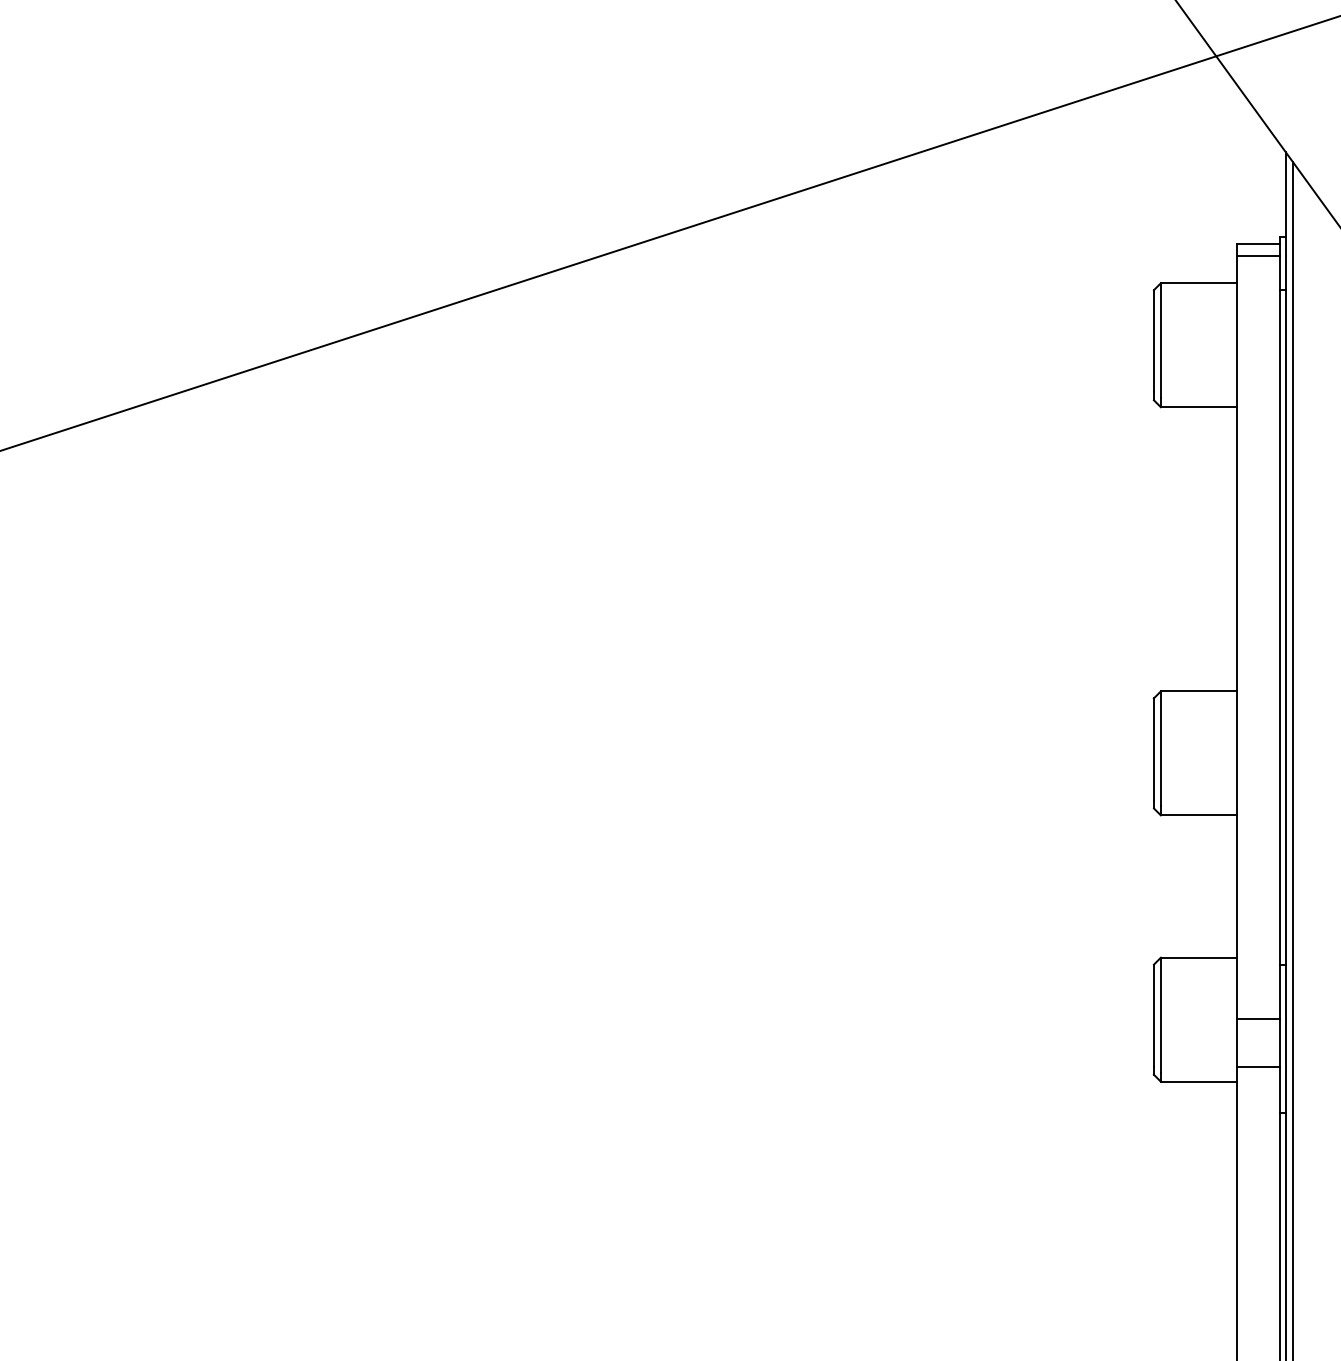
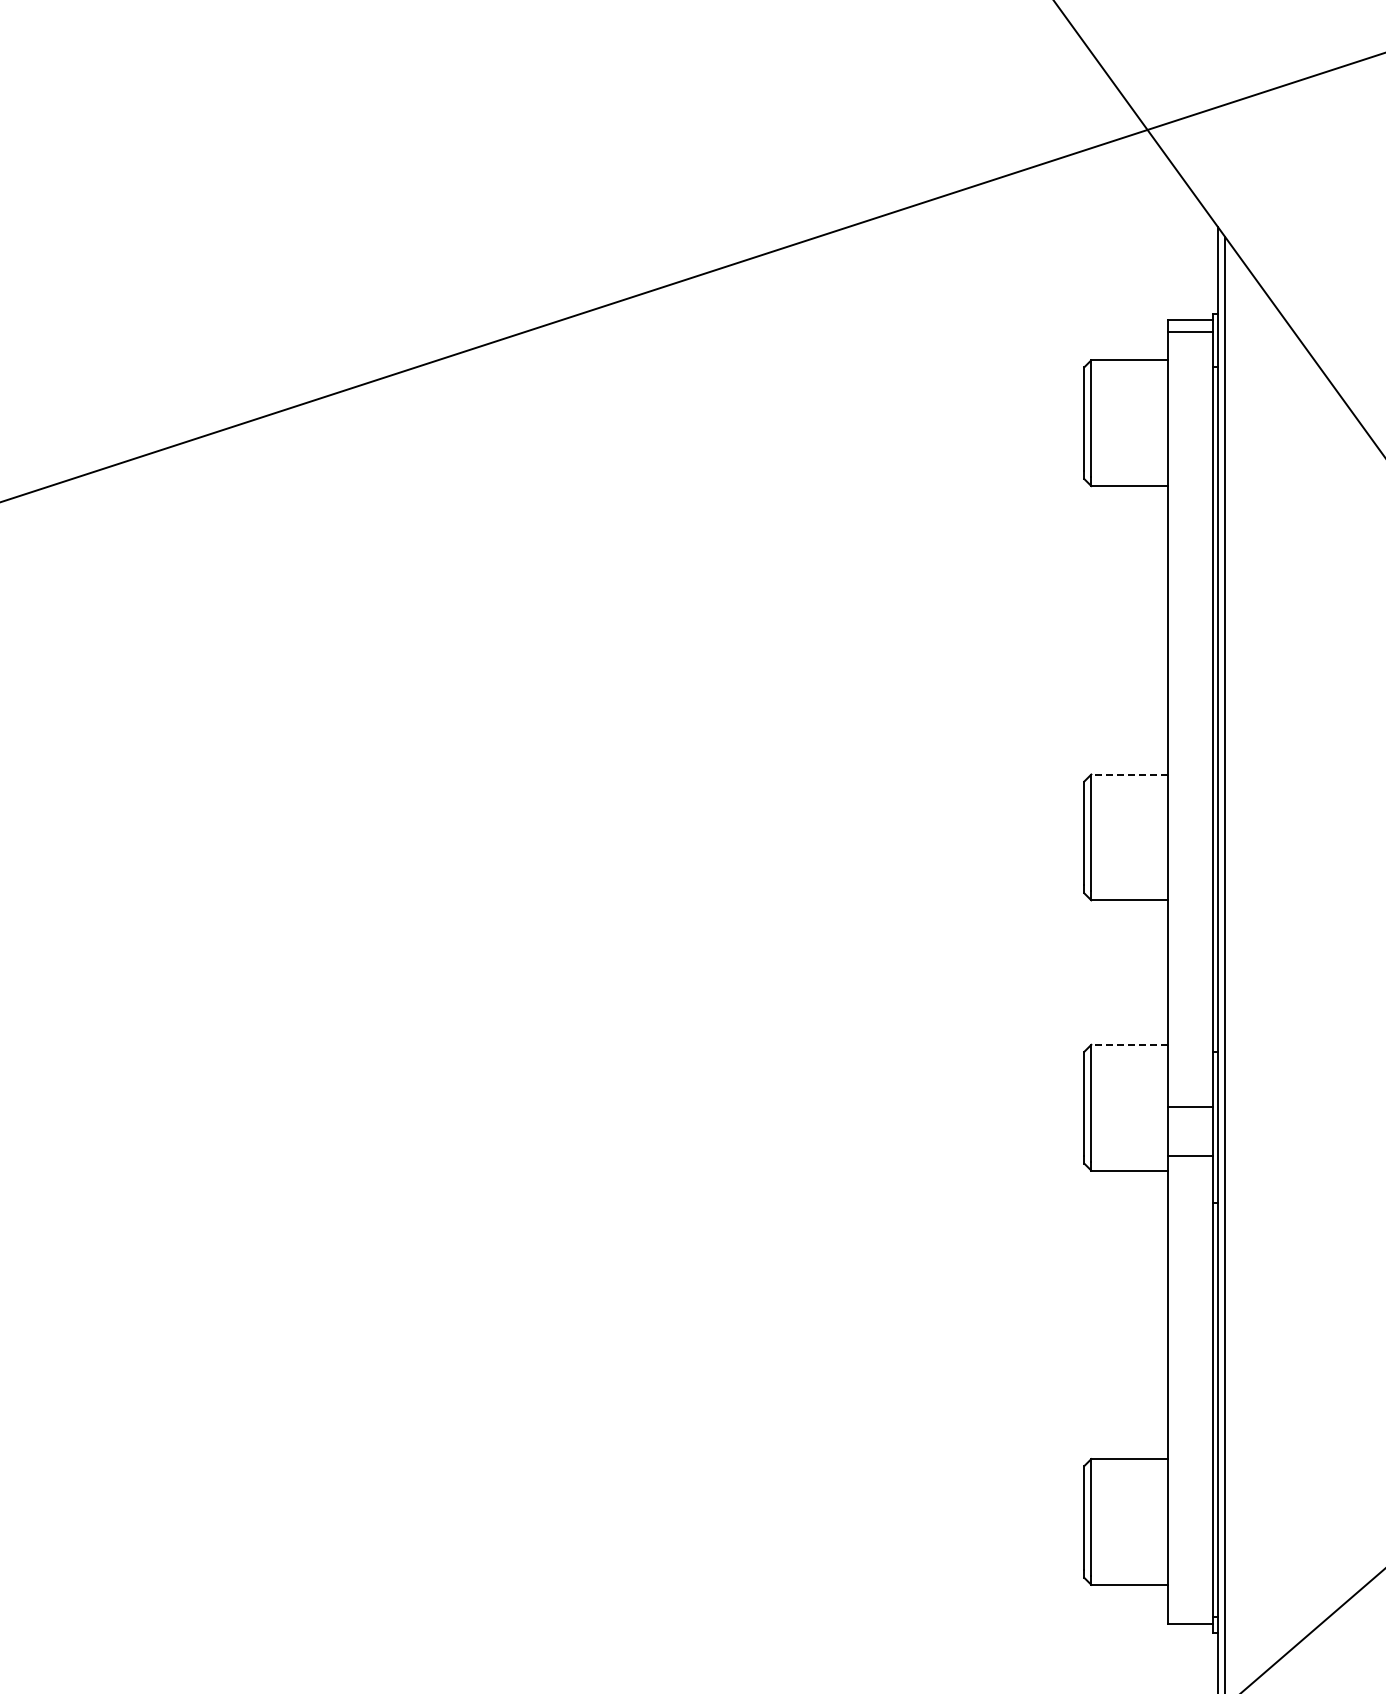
line: (1198, 691) -> (1129, 774), solid -> dashed
line: (1198, 957) -> (1129, 1044), solid -> dashed

